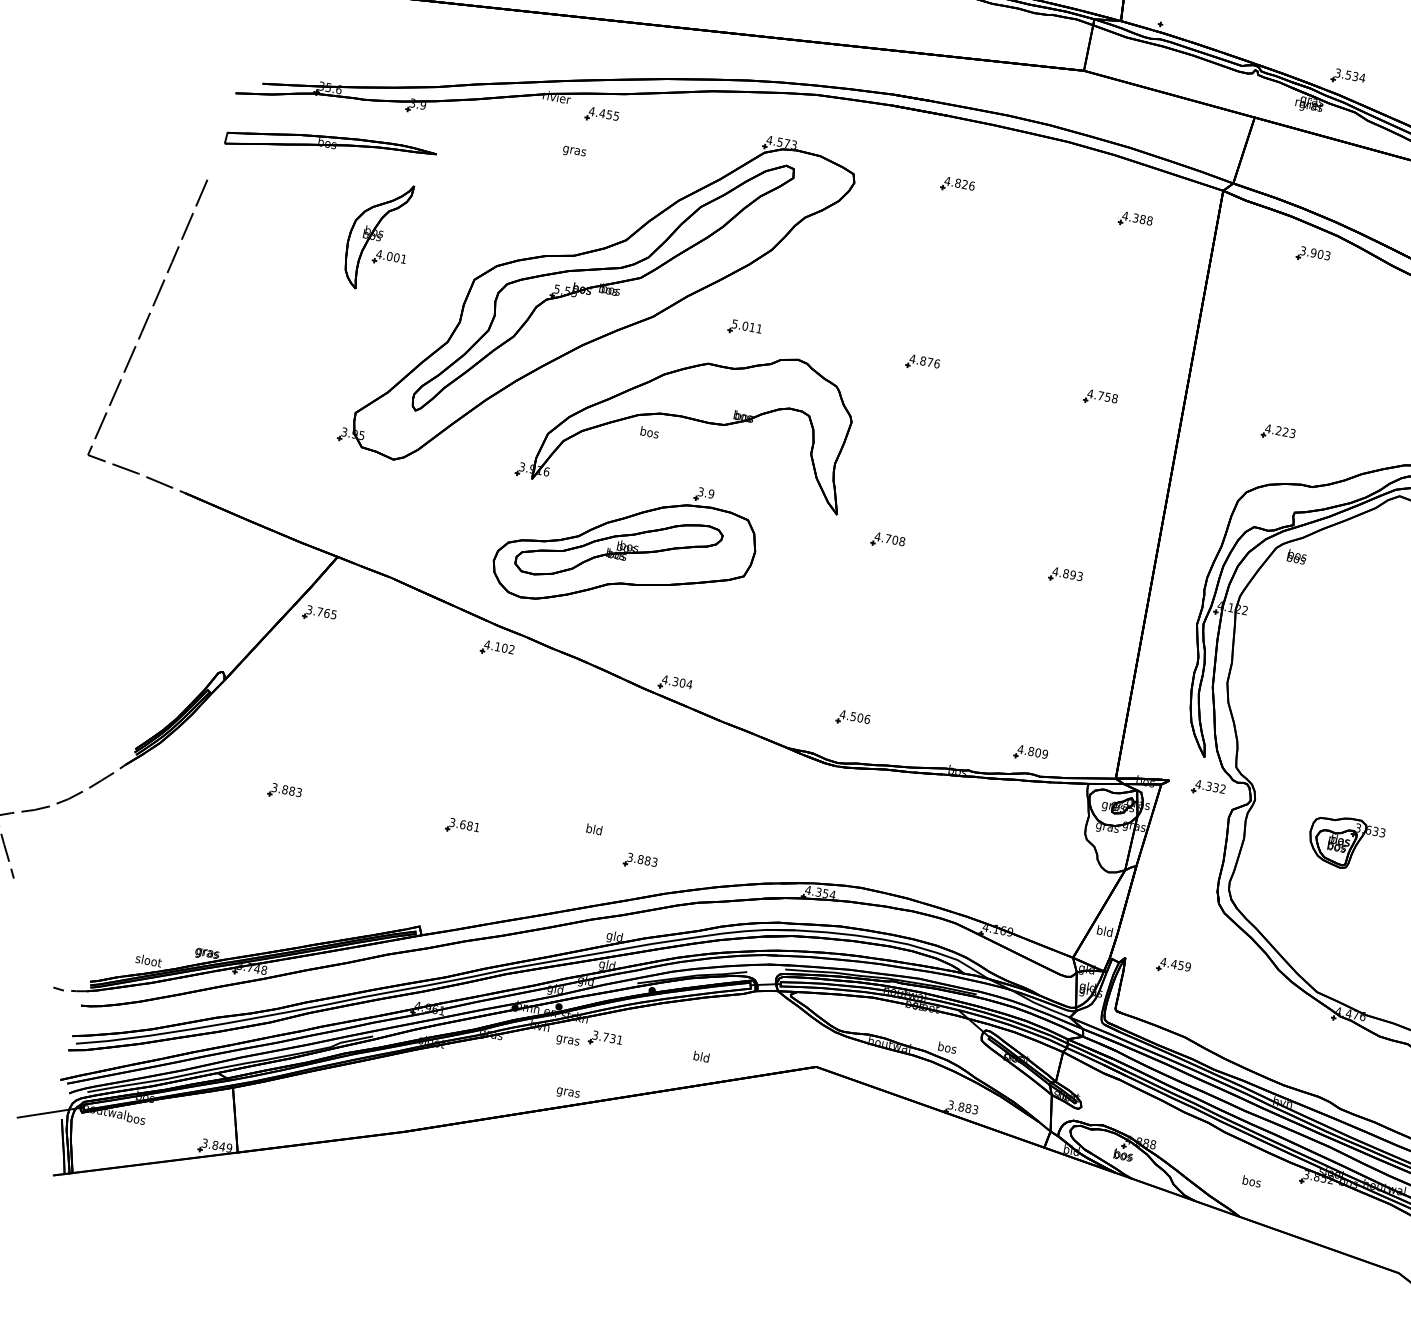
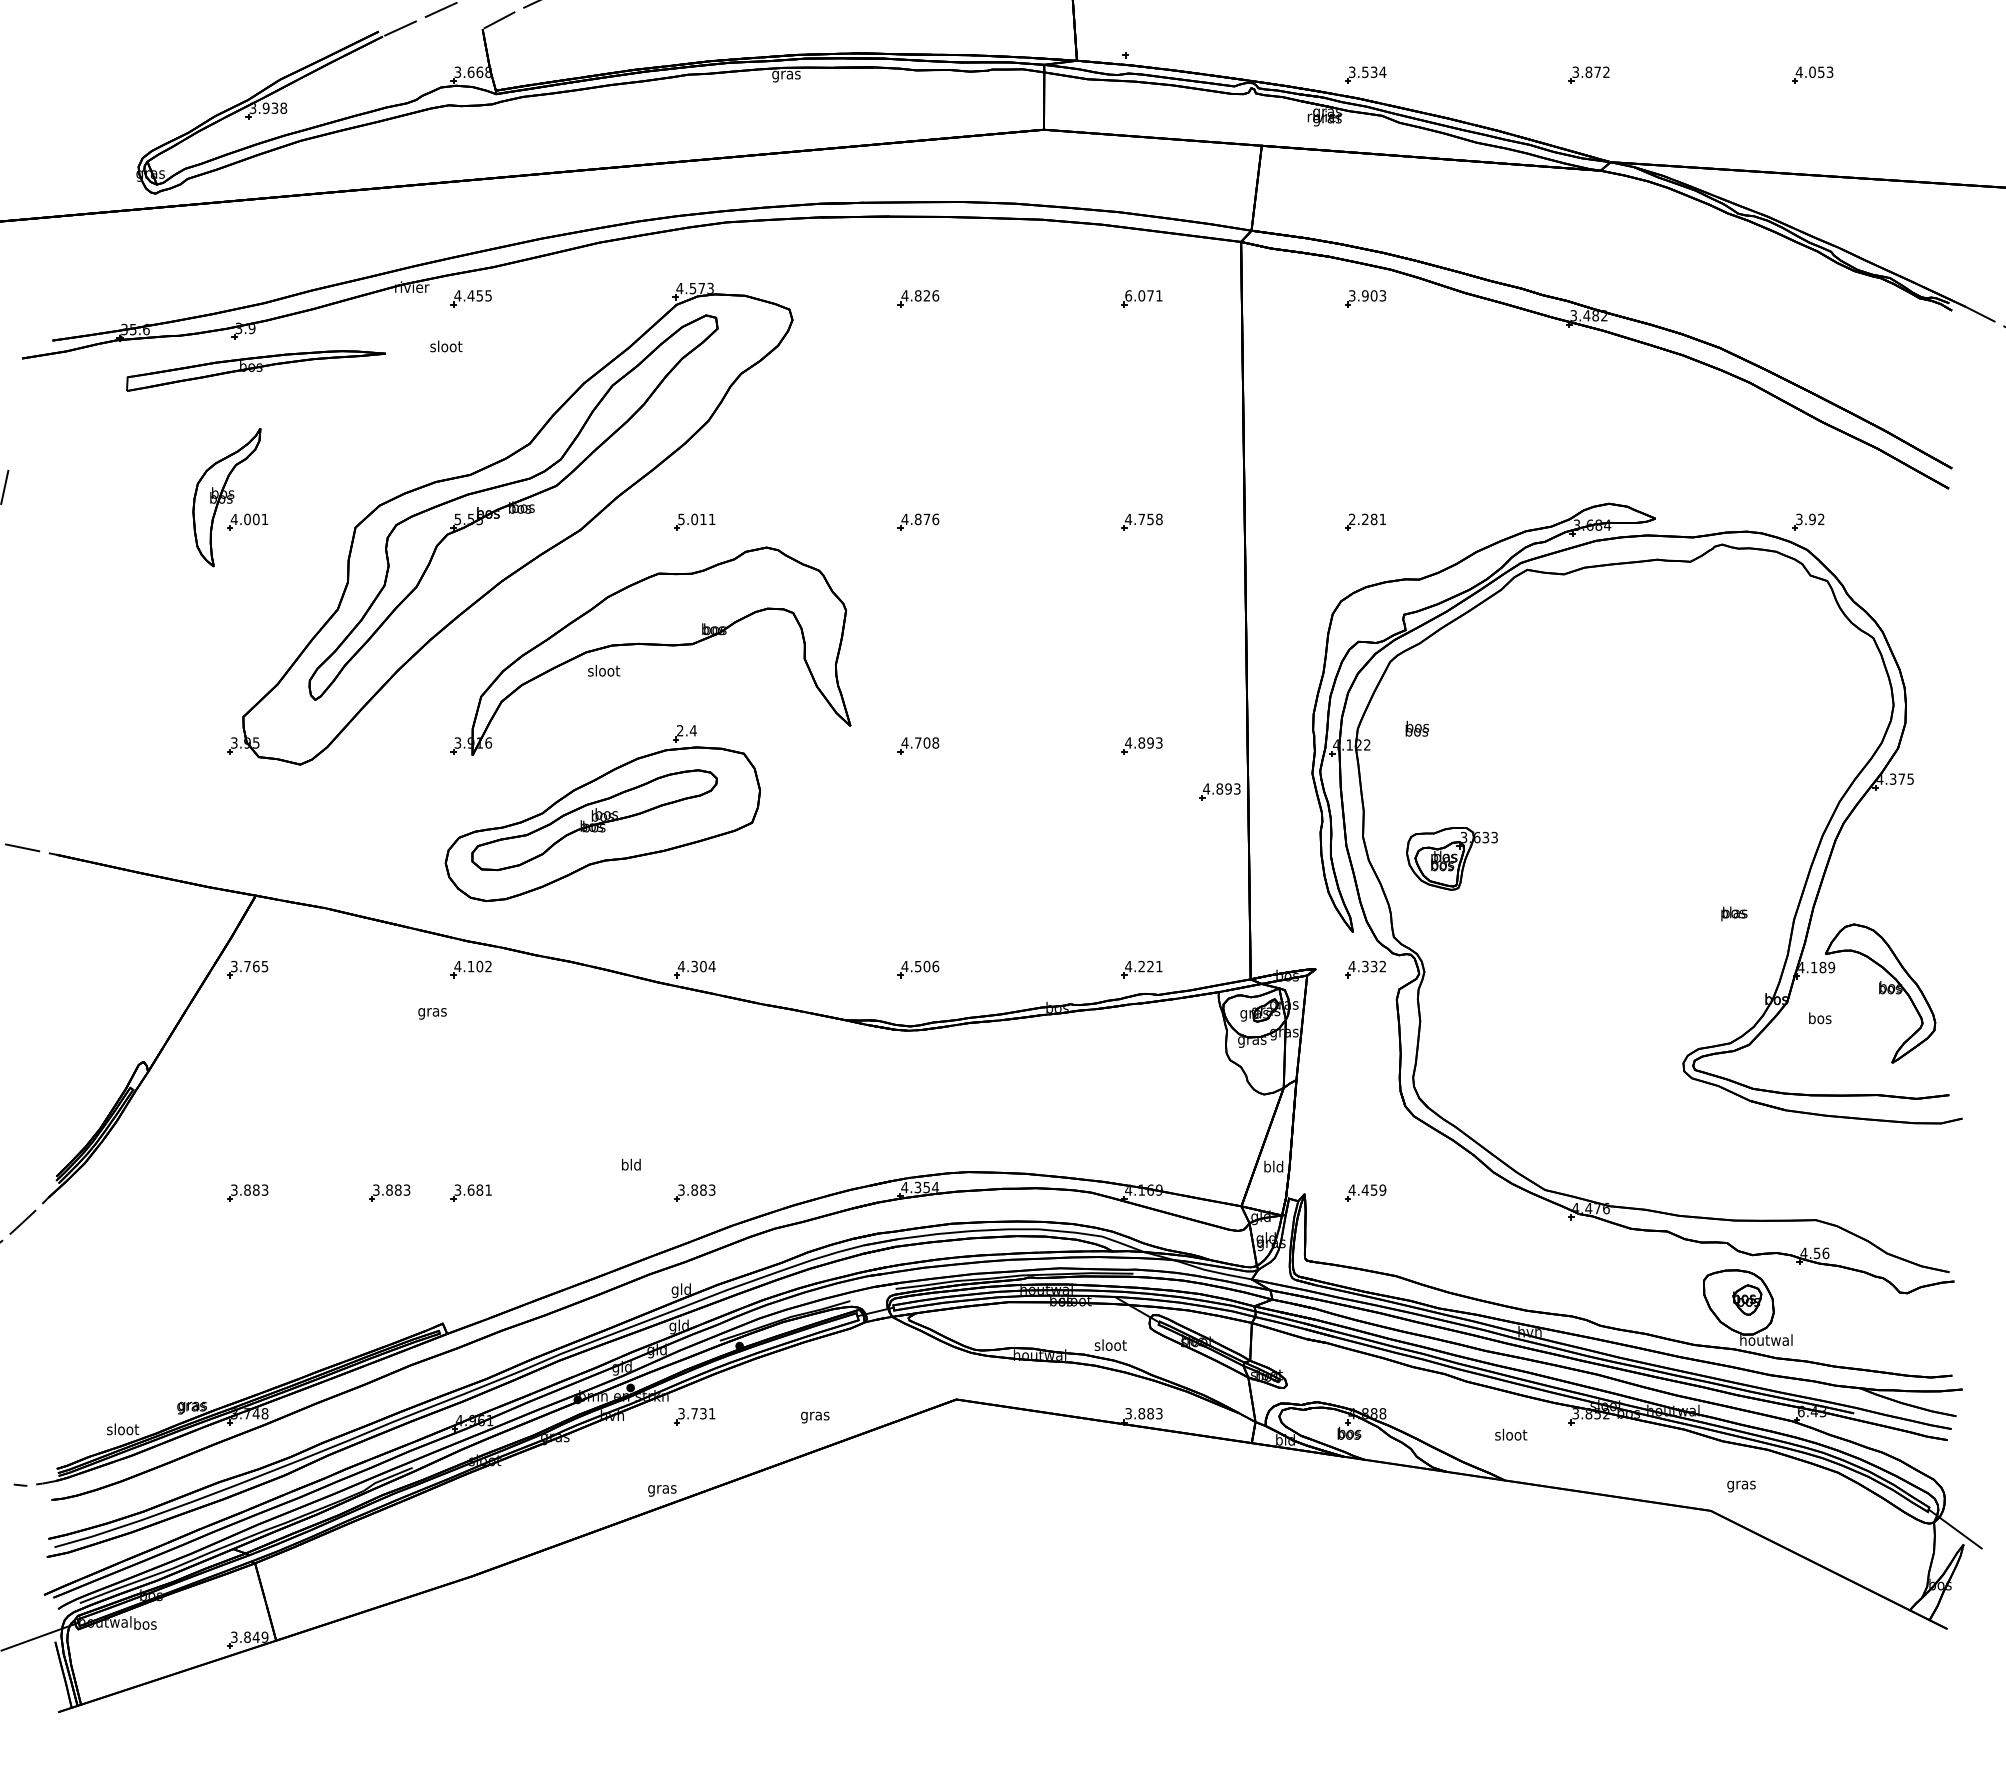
part: (330, 147) -> (255, 370), moved
text: (574, 150) -> (446, 347), gras -> sloot
text: (1137, 218) -> (1143, 295), 4.388 -> 6.071
text: (1280, 431) -> (1367, 519), 4.223 -> 2.281
text: (650, 432) -> (604, 670), bos -> sloot
text: (705, 492) -> (686, 730), 3.9 -> 2.4
text: (1296, 556) -> (1416, 728), moved
part: (1120, 624) -> (1219, 791), added
text: (1038, 752) -> (1150, 966), 4.809 -> 4.221
part: (397, 813) -> (389, 1192), added
part: (1345, 842) -> (1451, 858), moved
text: (567, 1041) -> (432, 1013), moved
text: (947, 1047) -> (1110, 1344), bos -> sloot
text: (701, 1057) -> (815, 1415), bld -> gras
text: (1252, 1181) -> (1511, 1434), bos -> sloot

